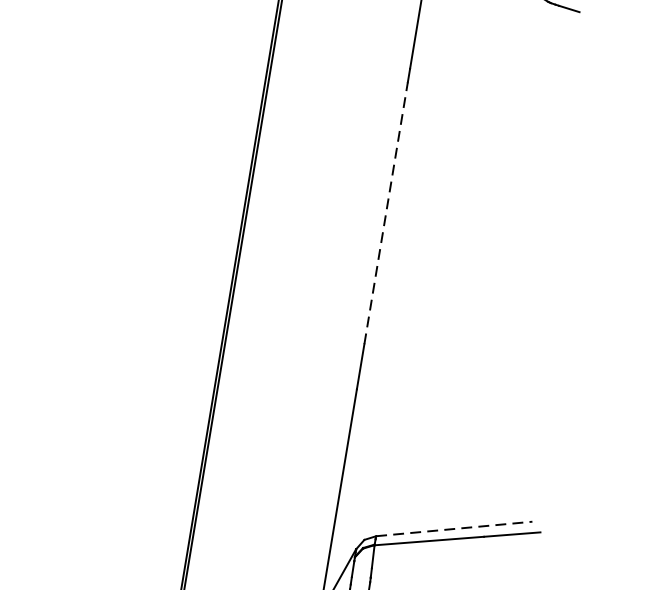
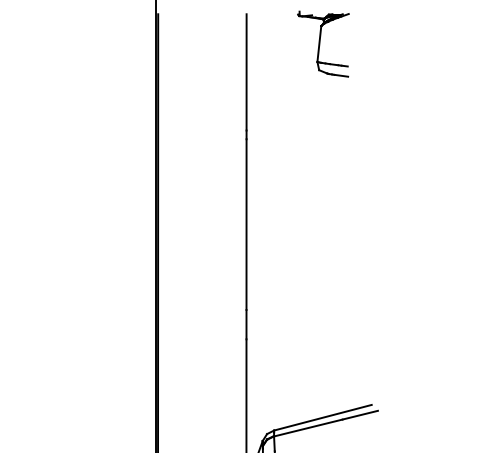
line: (386, 213) -> (246, 224), dashed -> solid
line: (455, 528) -> (323, 417), dashed -> solid

